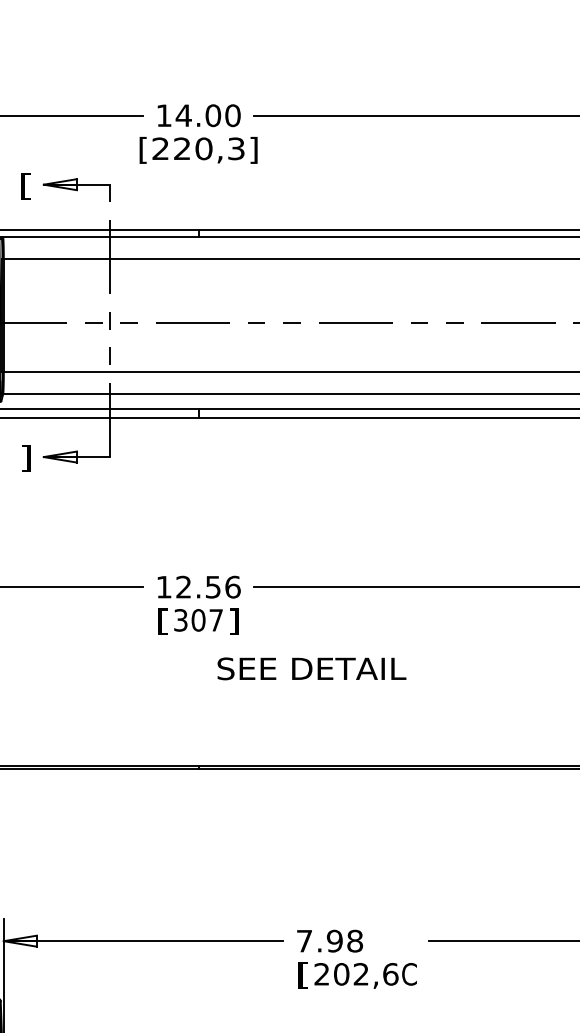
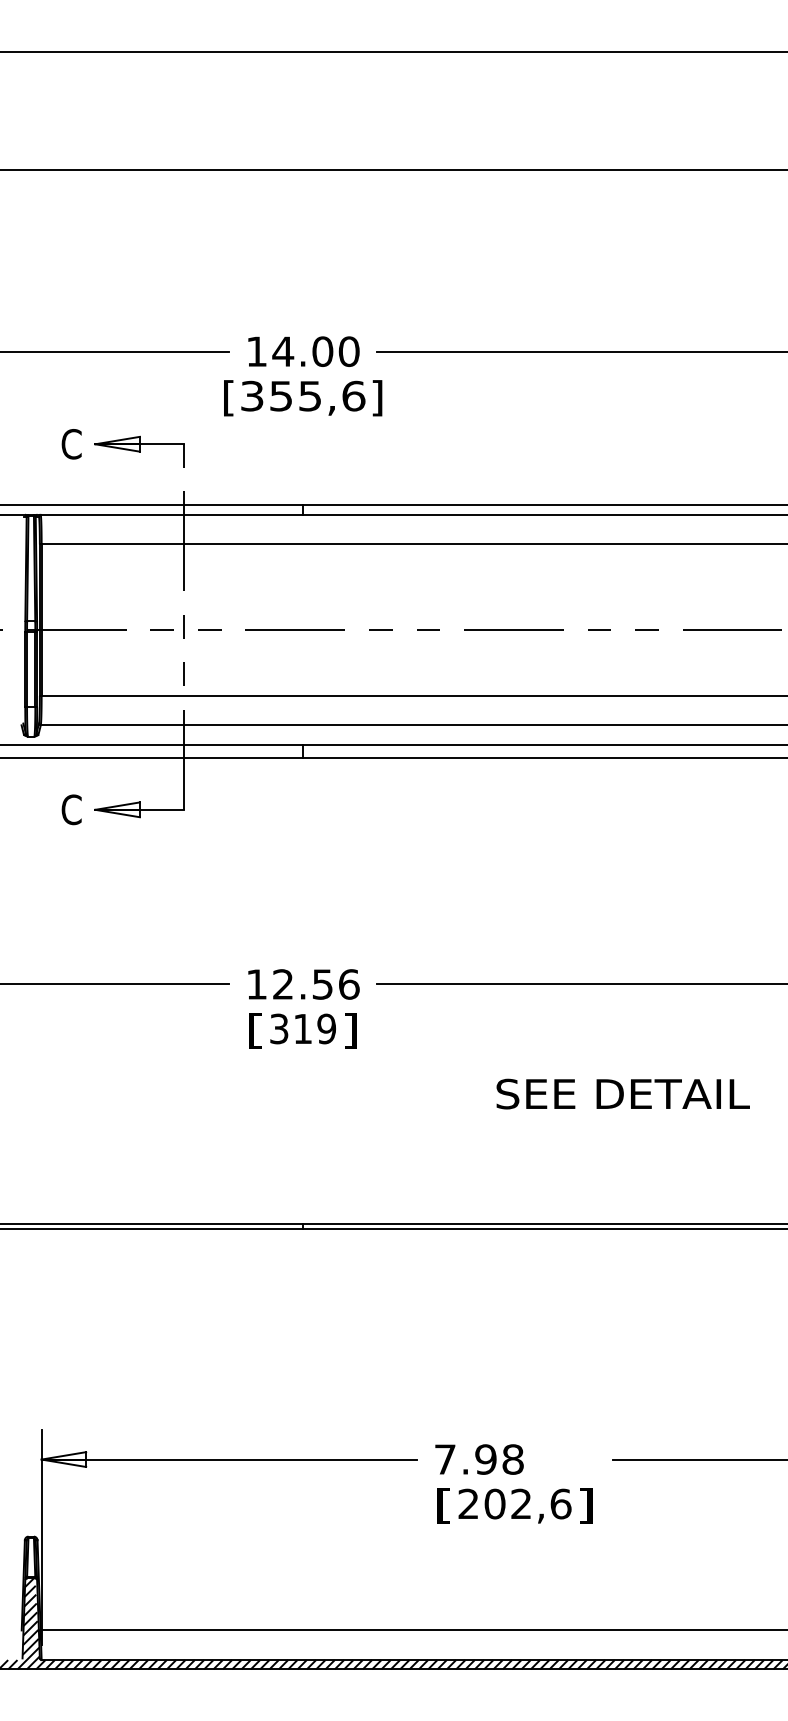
text: (198, 148) -> (303, 395), [220,3] -> [355,6]
text: (26, 185) -> (71, 445), [ -> C
text: (26, 458) -> (71, 811), ] -> C
text: (207, 620) -> (314, 1028), 307 -> 319
text: (311, 668) -> (622, 1093), moved
text: (409, 975) -> (586, 1505), C -> ]

